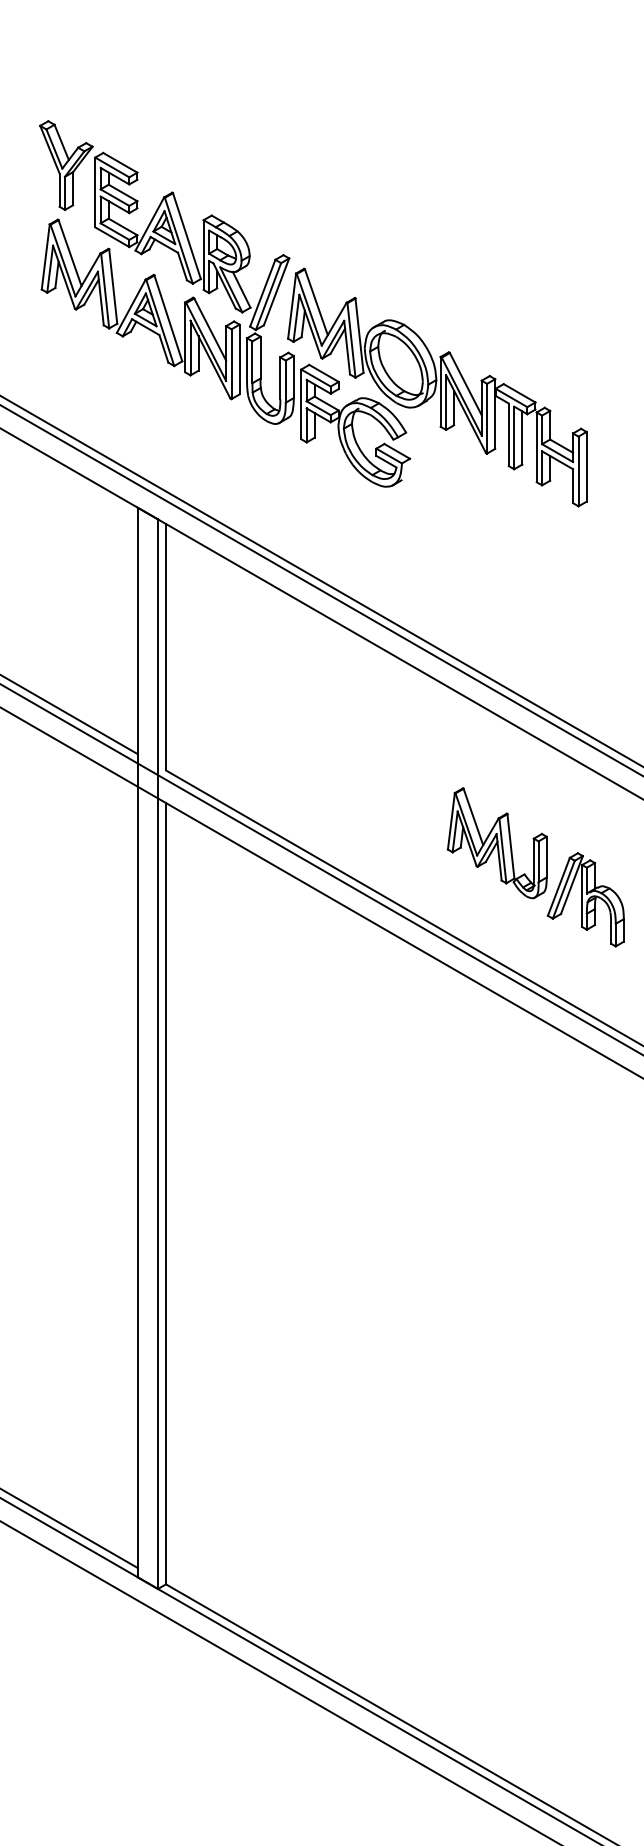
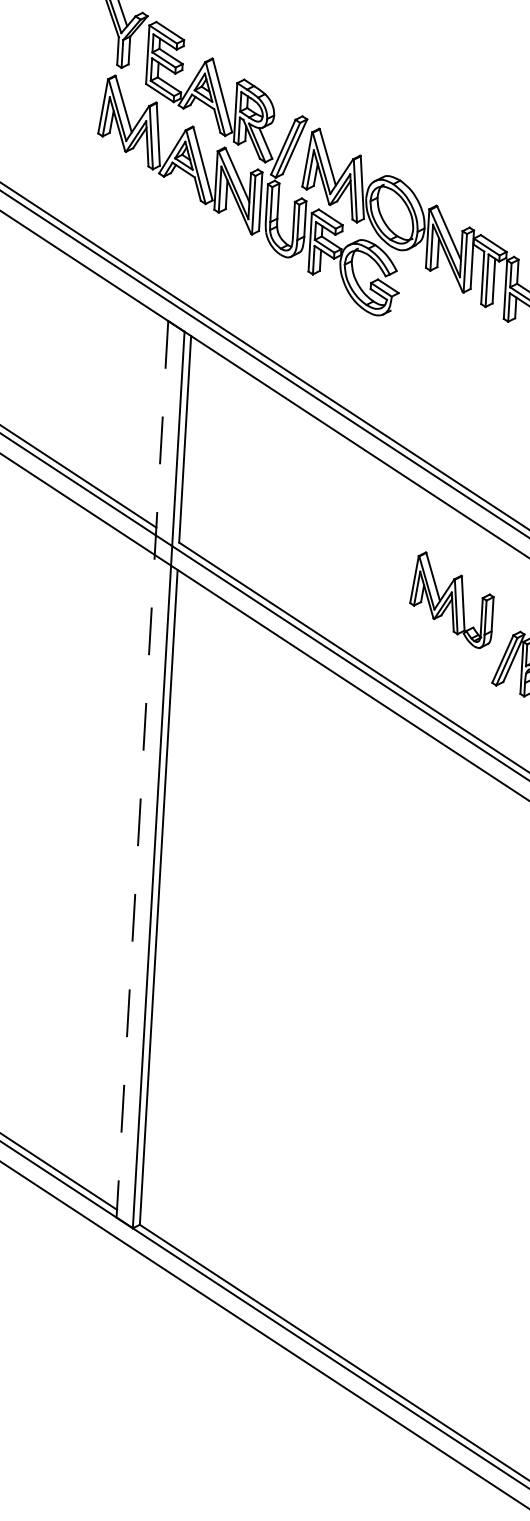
part: (496, 843) -> (451, 600), moved
line: (137, 1042) -> (142, 769), solid -> dashed

